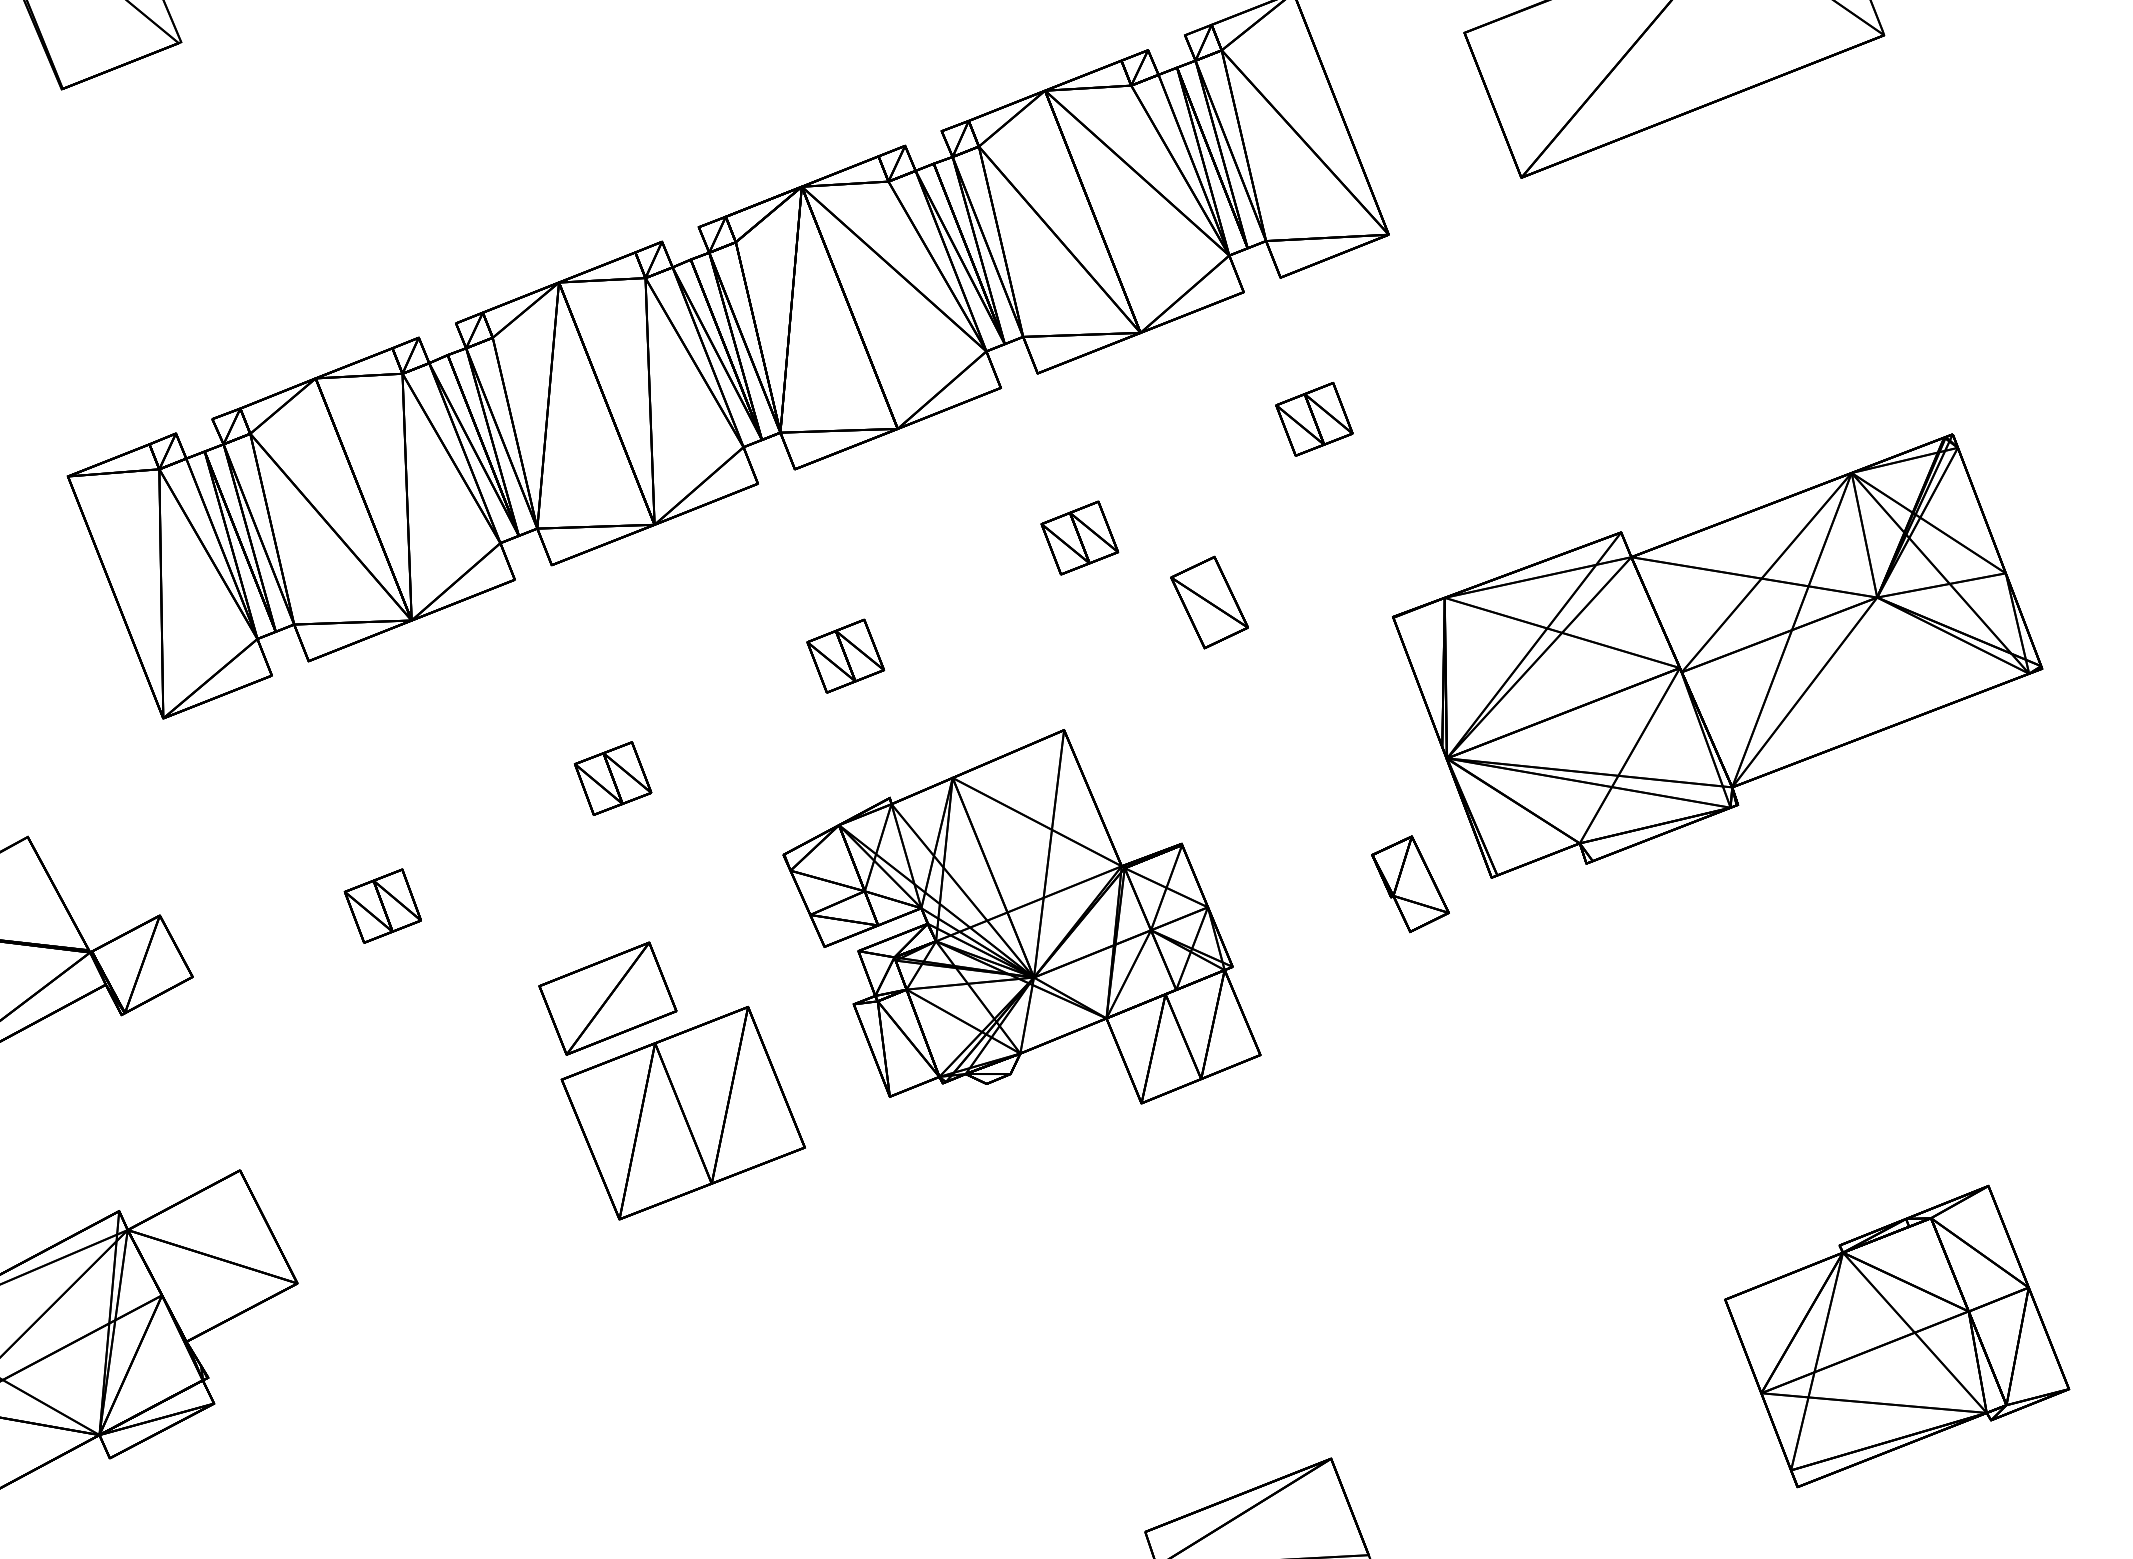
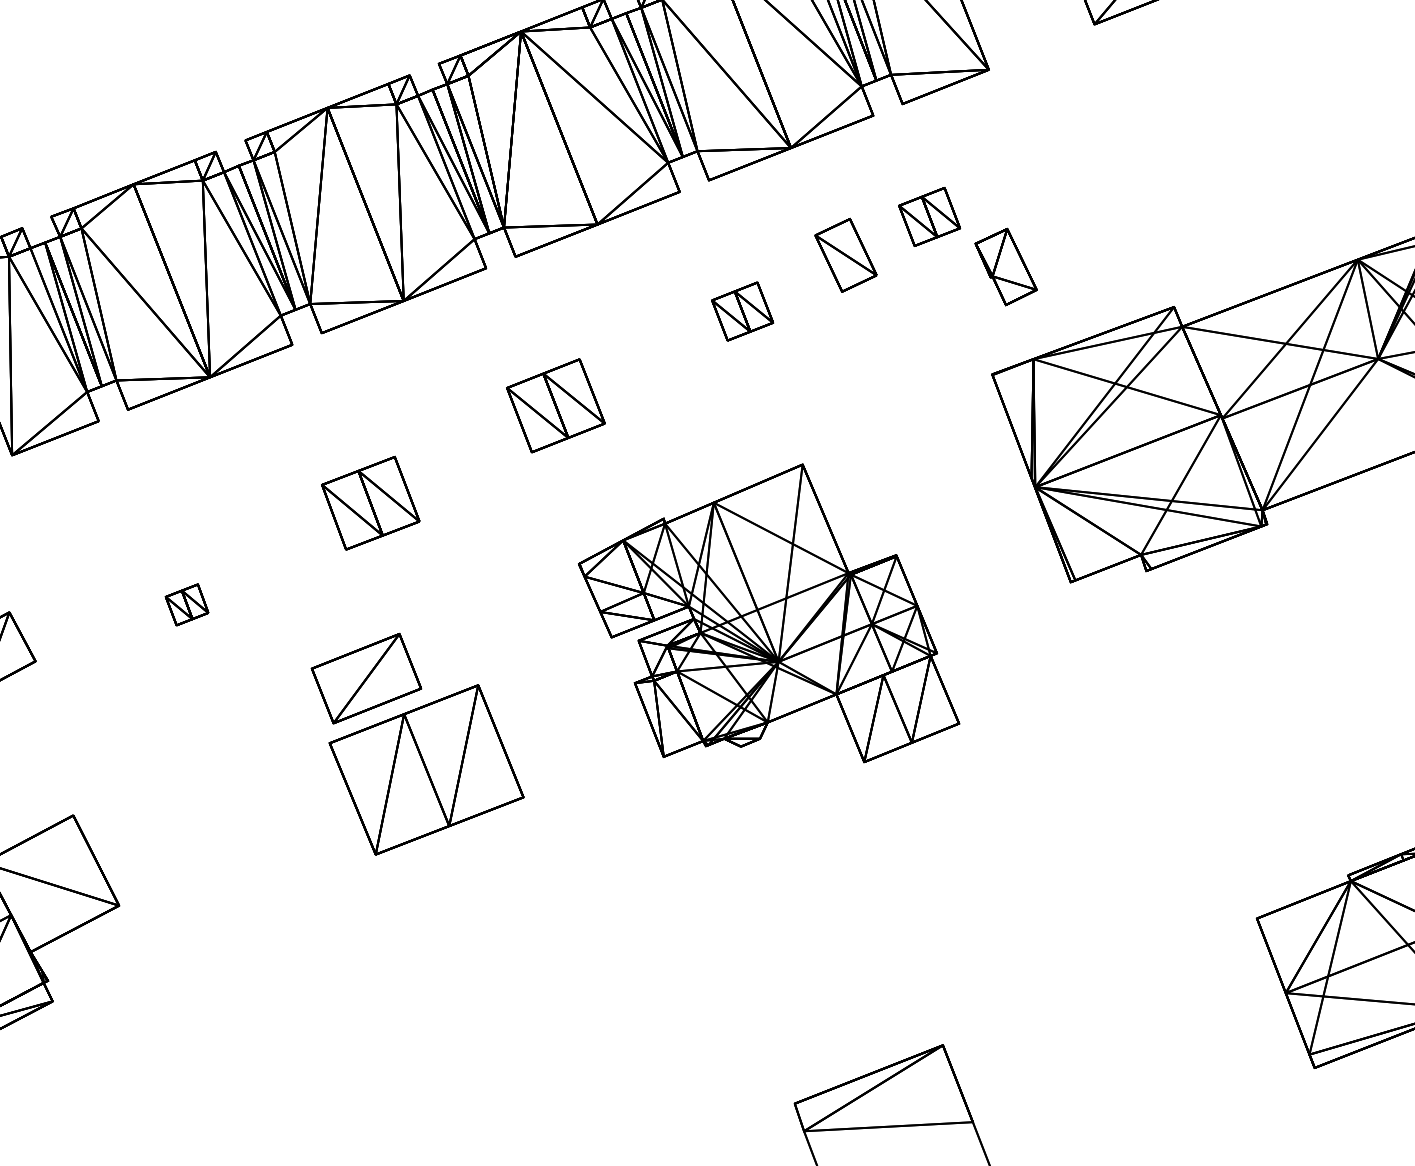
part: (1209, 602) -> (845, 255), moved
part: (845, 655) -> (555, 405), size x1.6
part: (612, 778) -> (370, 503), size x1.6
part: (1410, 884) -> (1006, 267), moved
part: (382, 905) -> (186, 604), size x0.7
part: (1021, 916) -> (768, 613), moved

